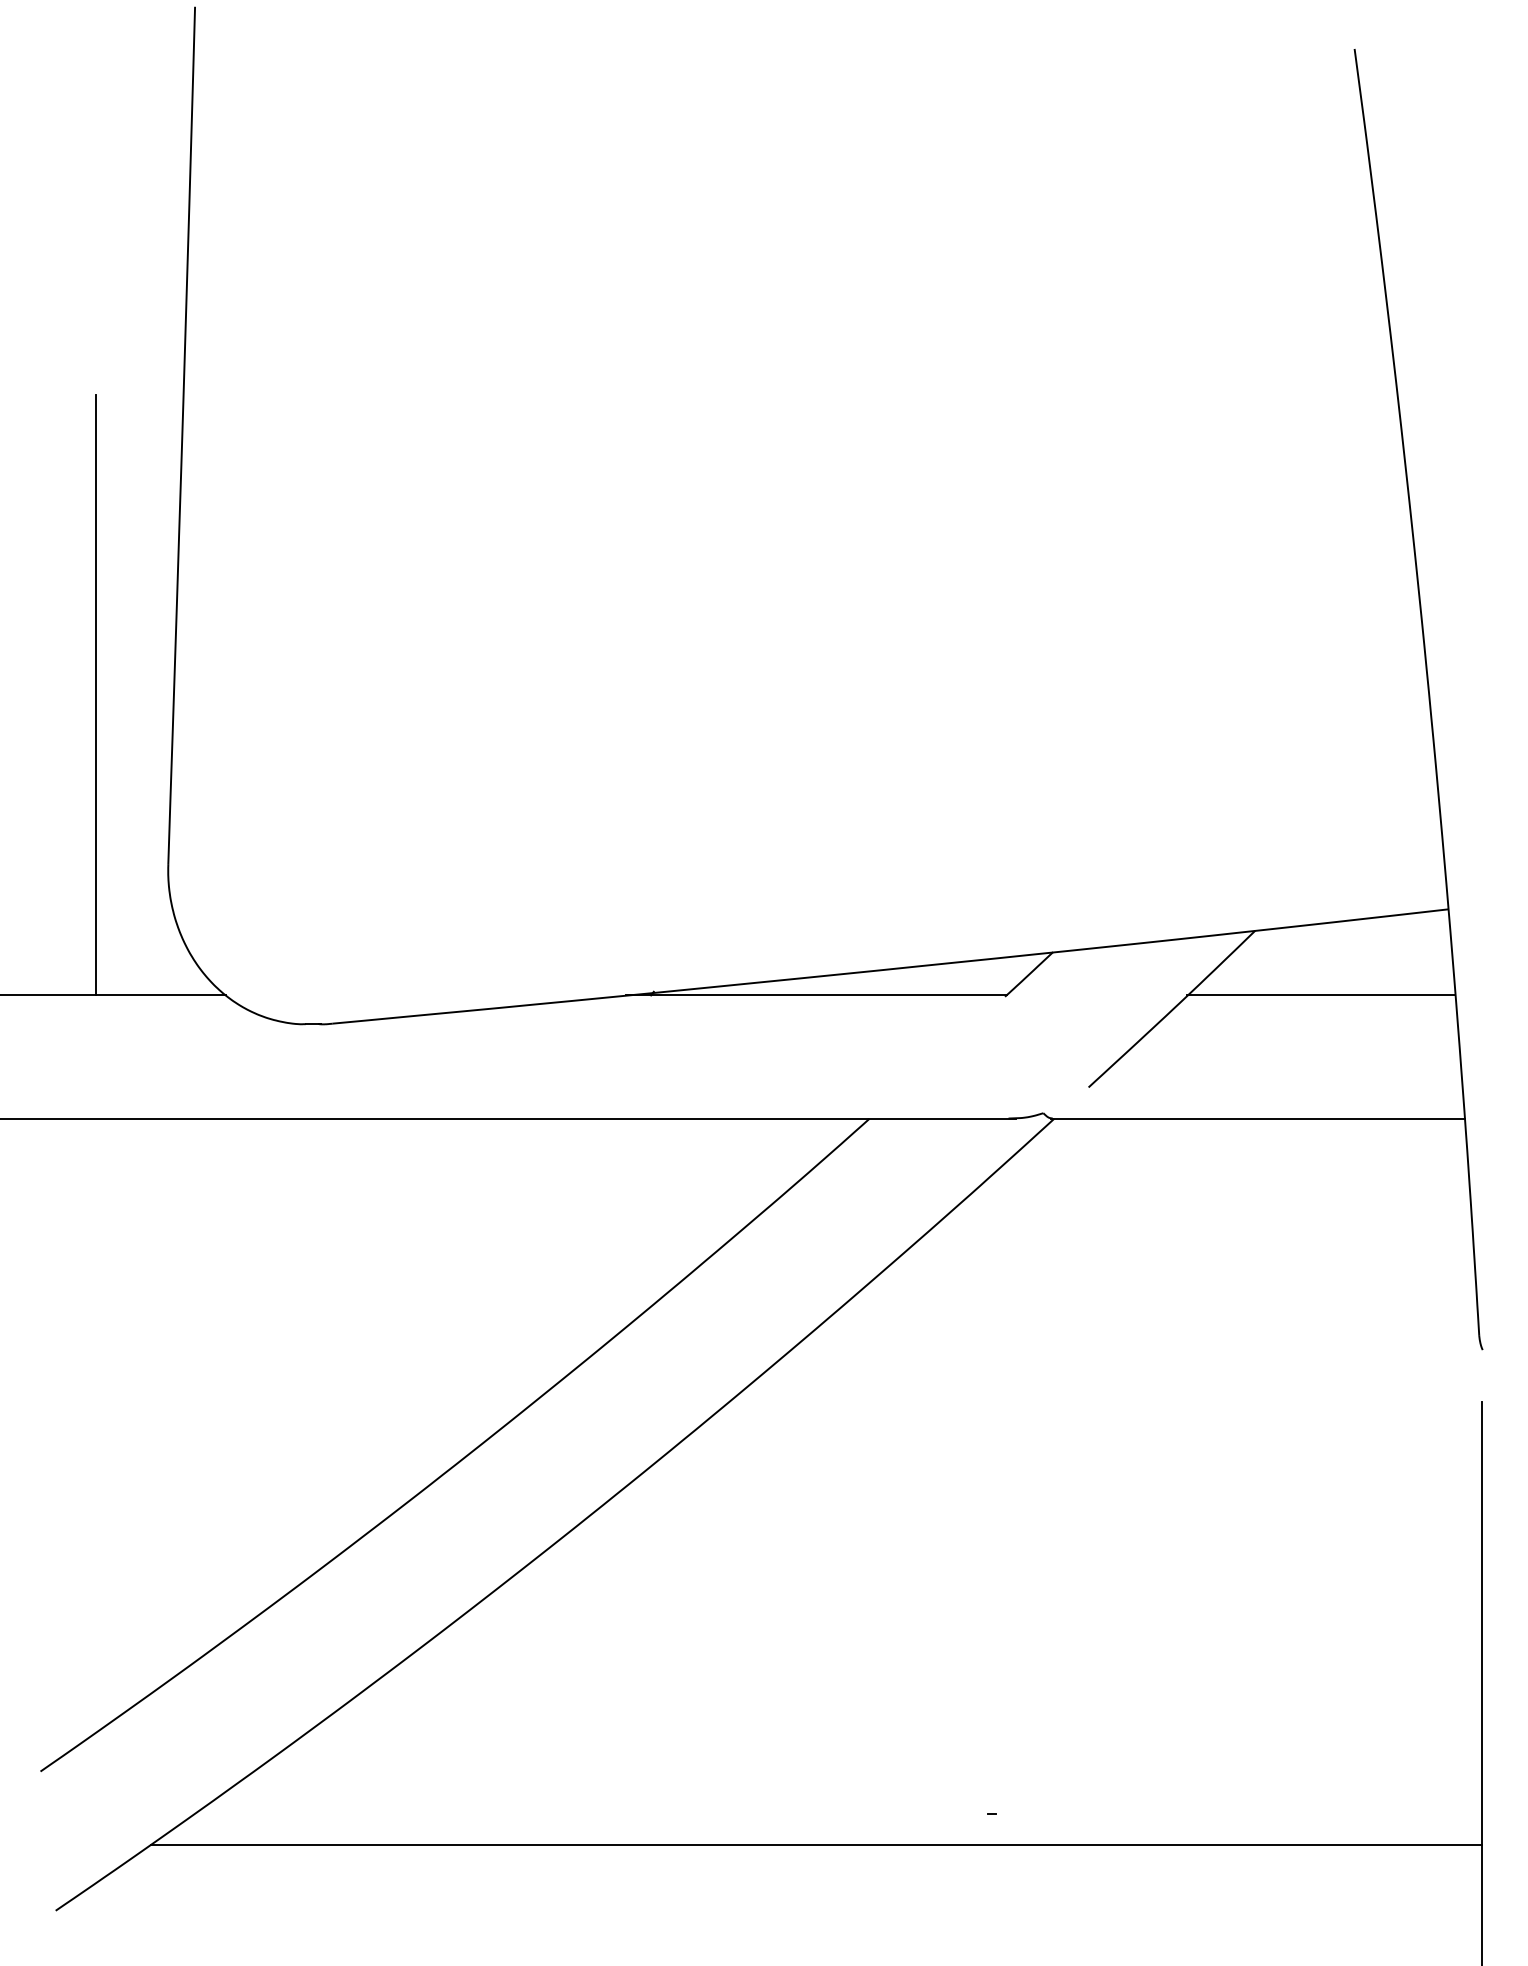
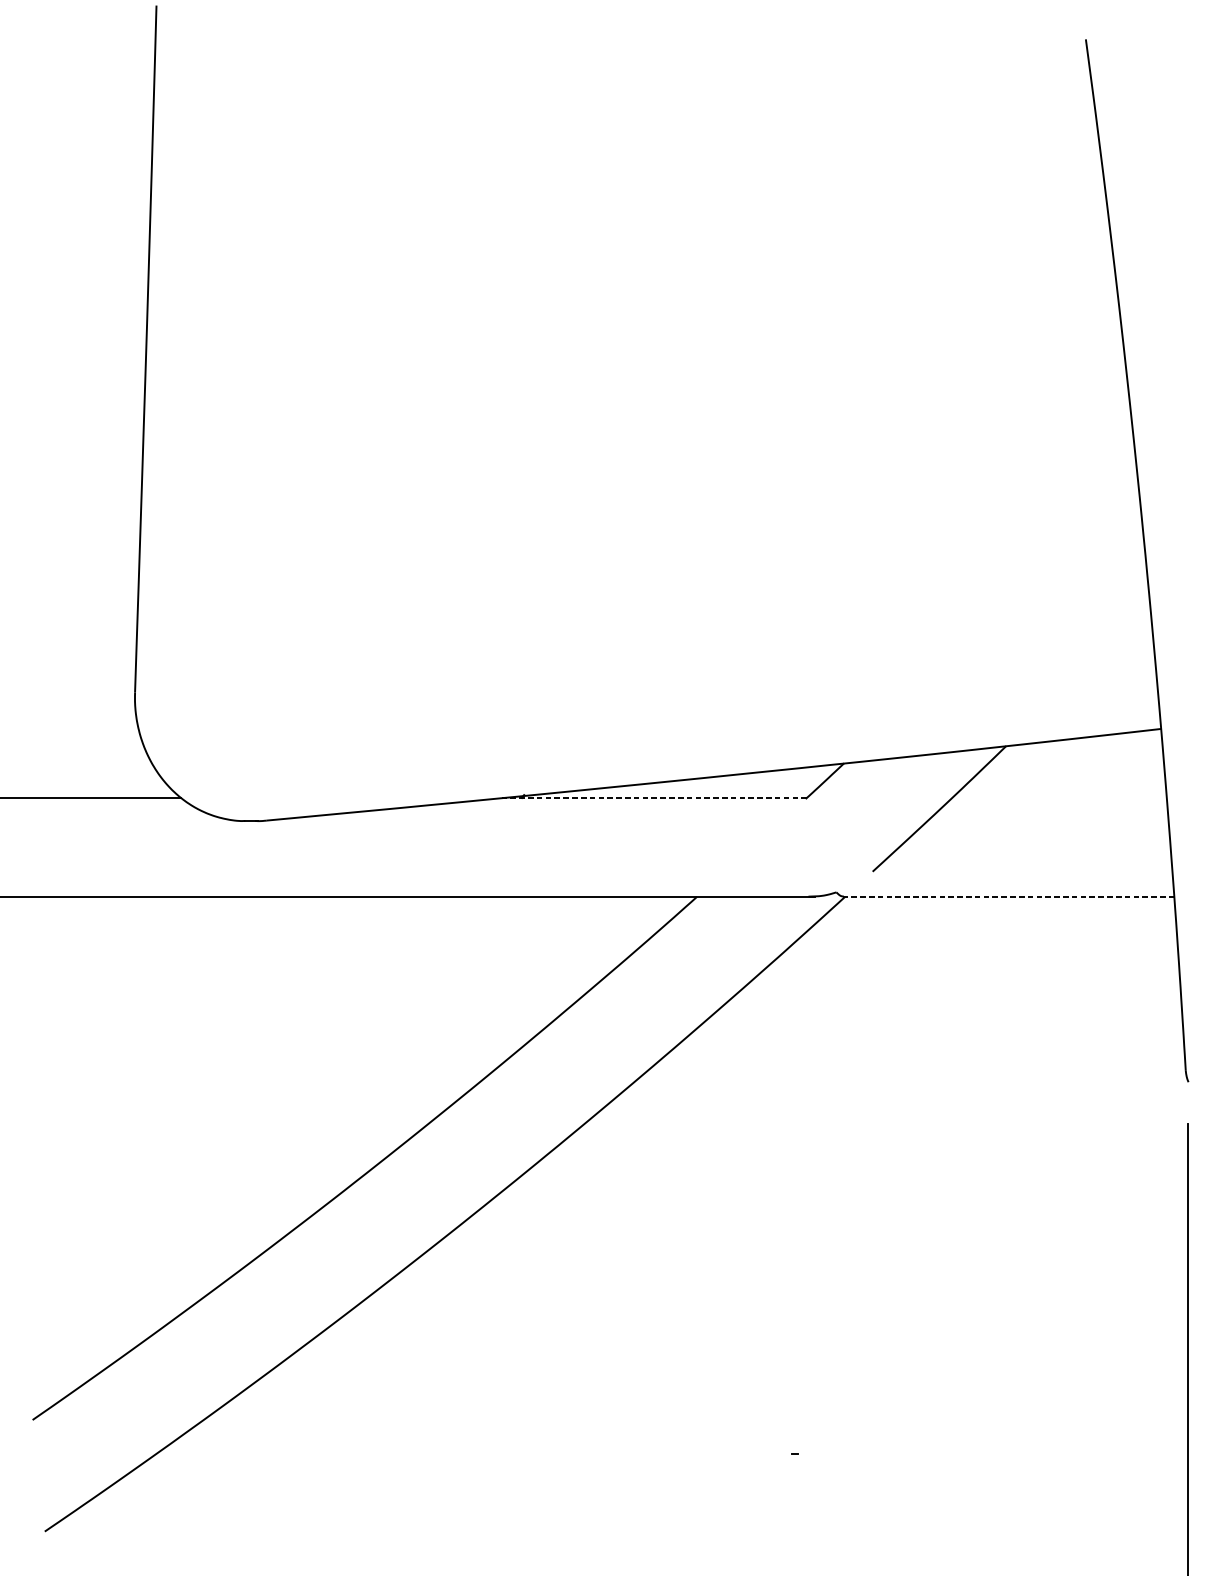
line: (95, 694) -> (76, 556), removed
line: (815, 995) -> (653, 798), solid -> dashed
line: (1321, 995) -> (1059, 798), removed
line: (1257, 1118) -> (1008, 896), solid -> dashed
line: (816, 1844) -> (654, 1478), removed

